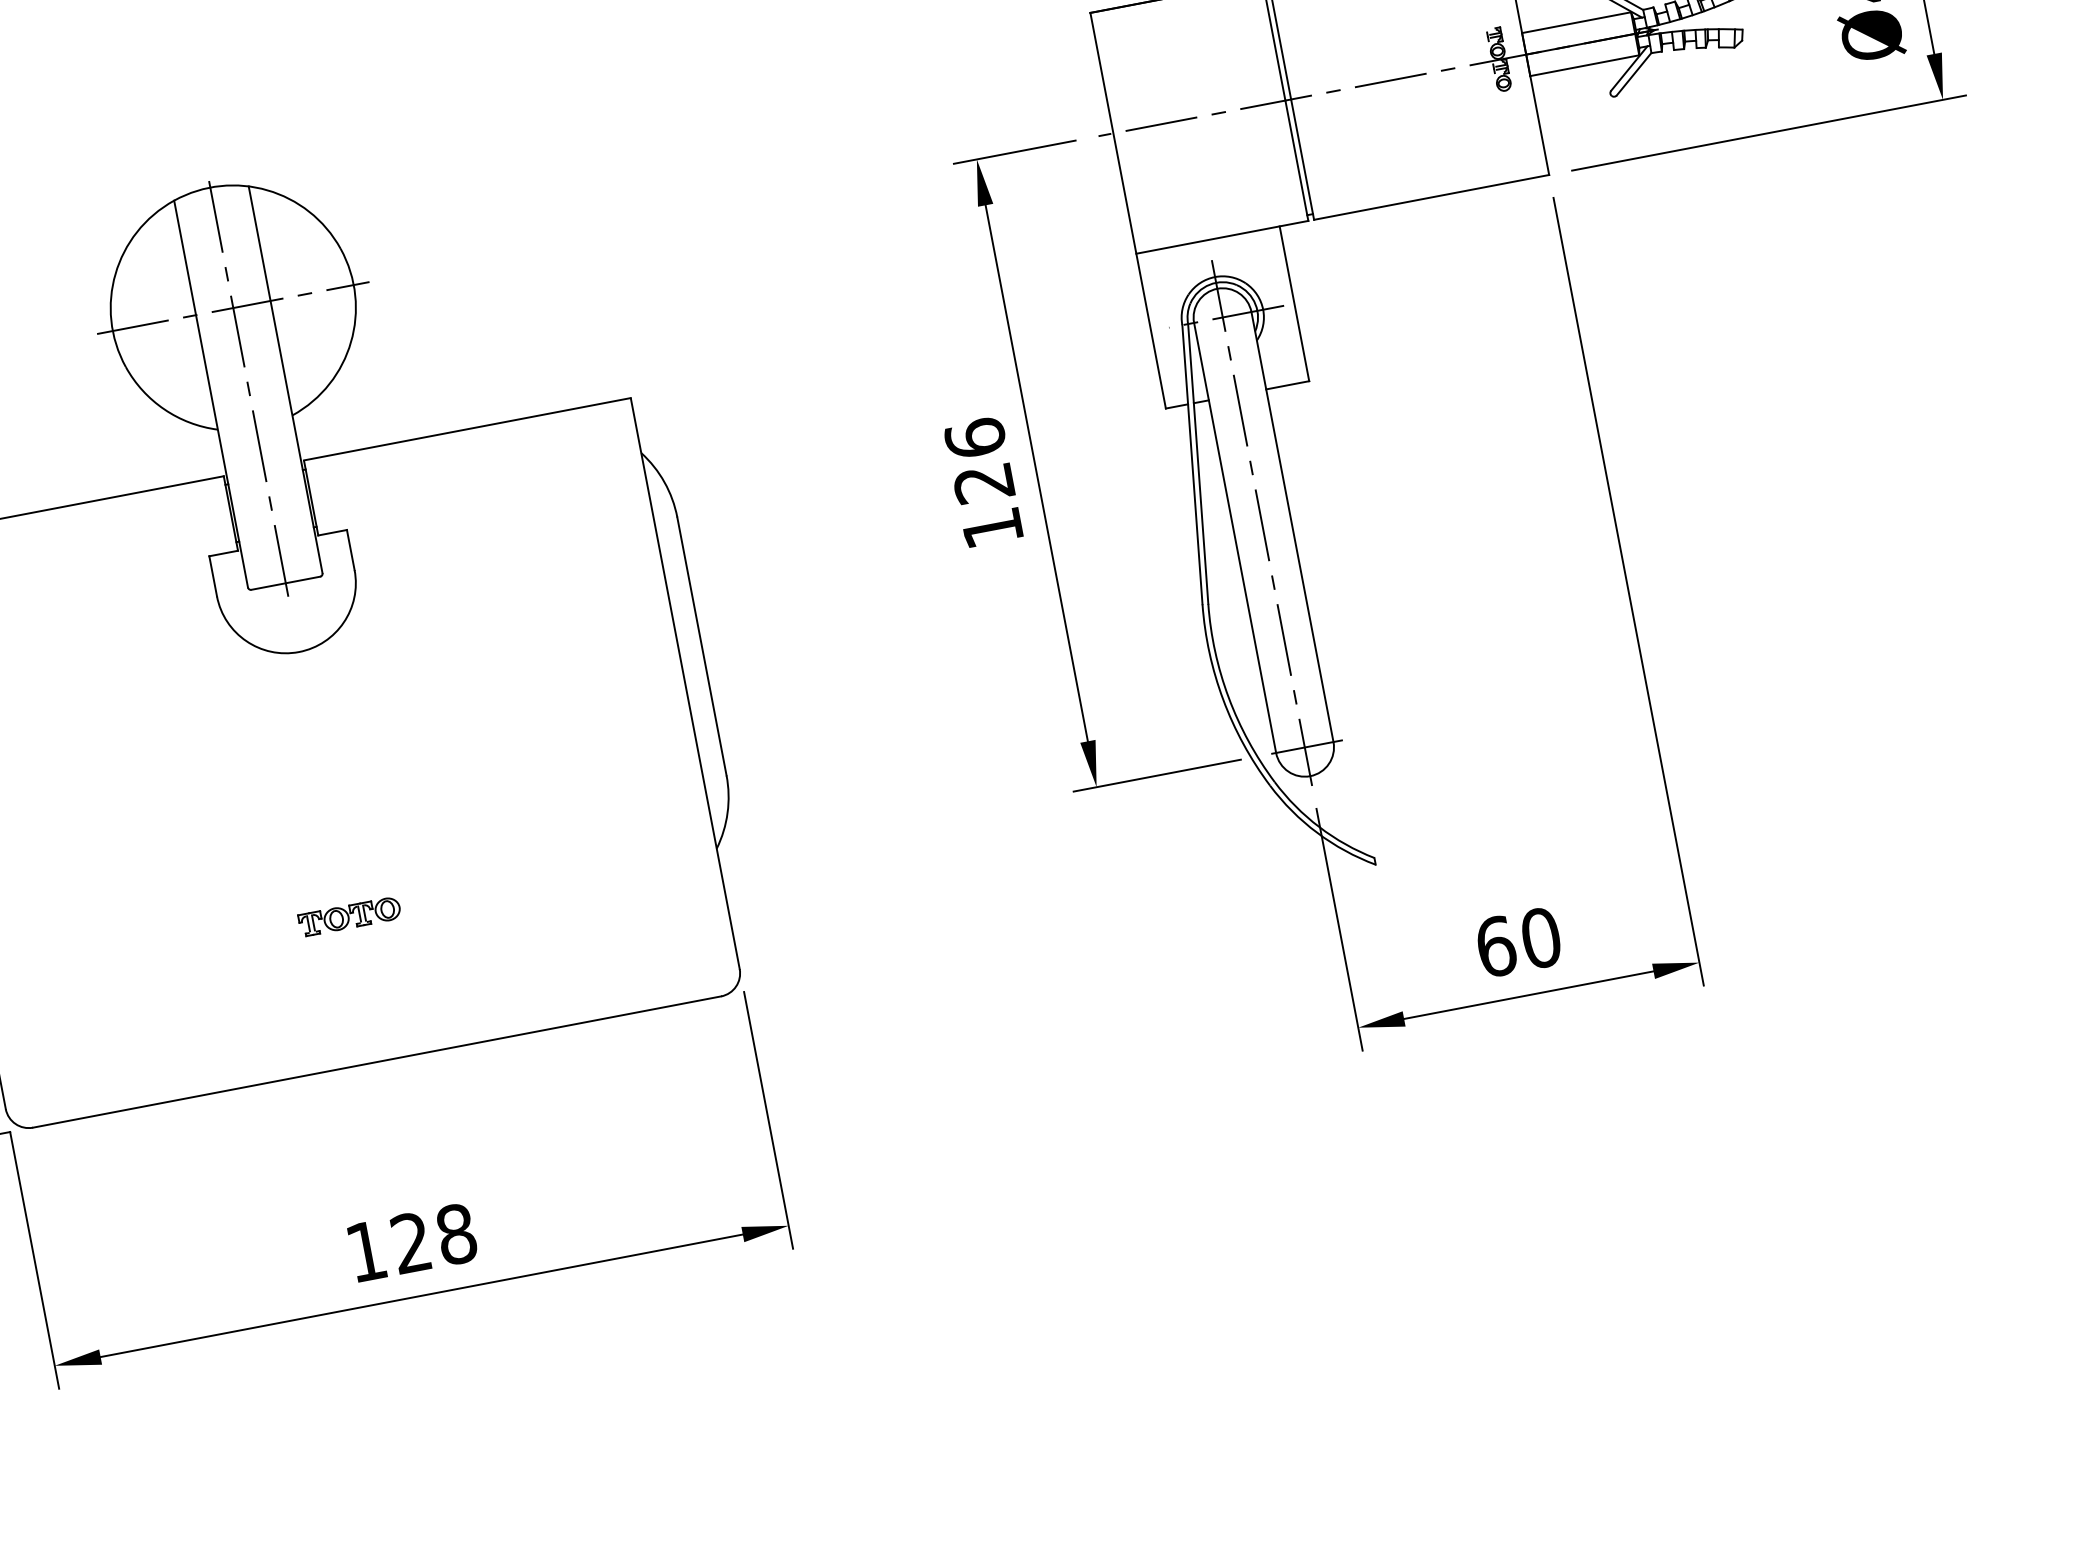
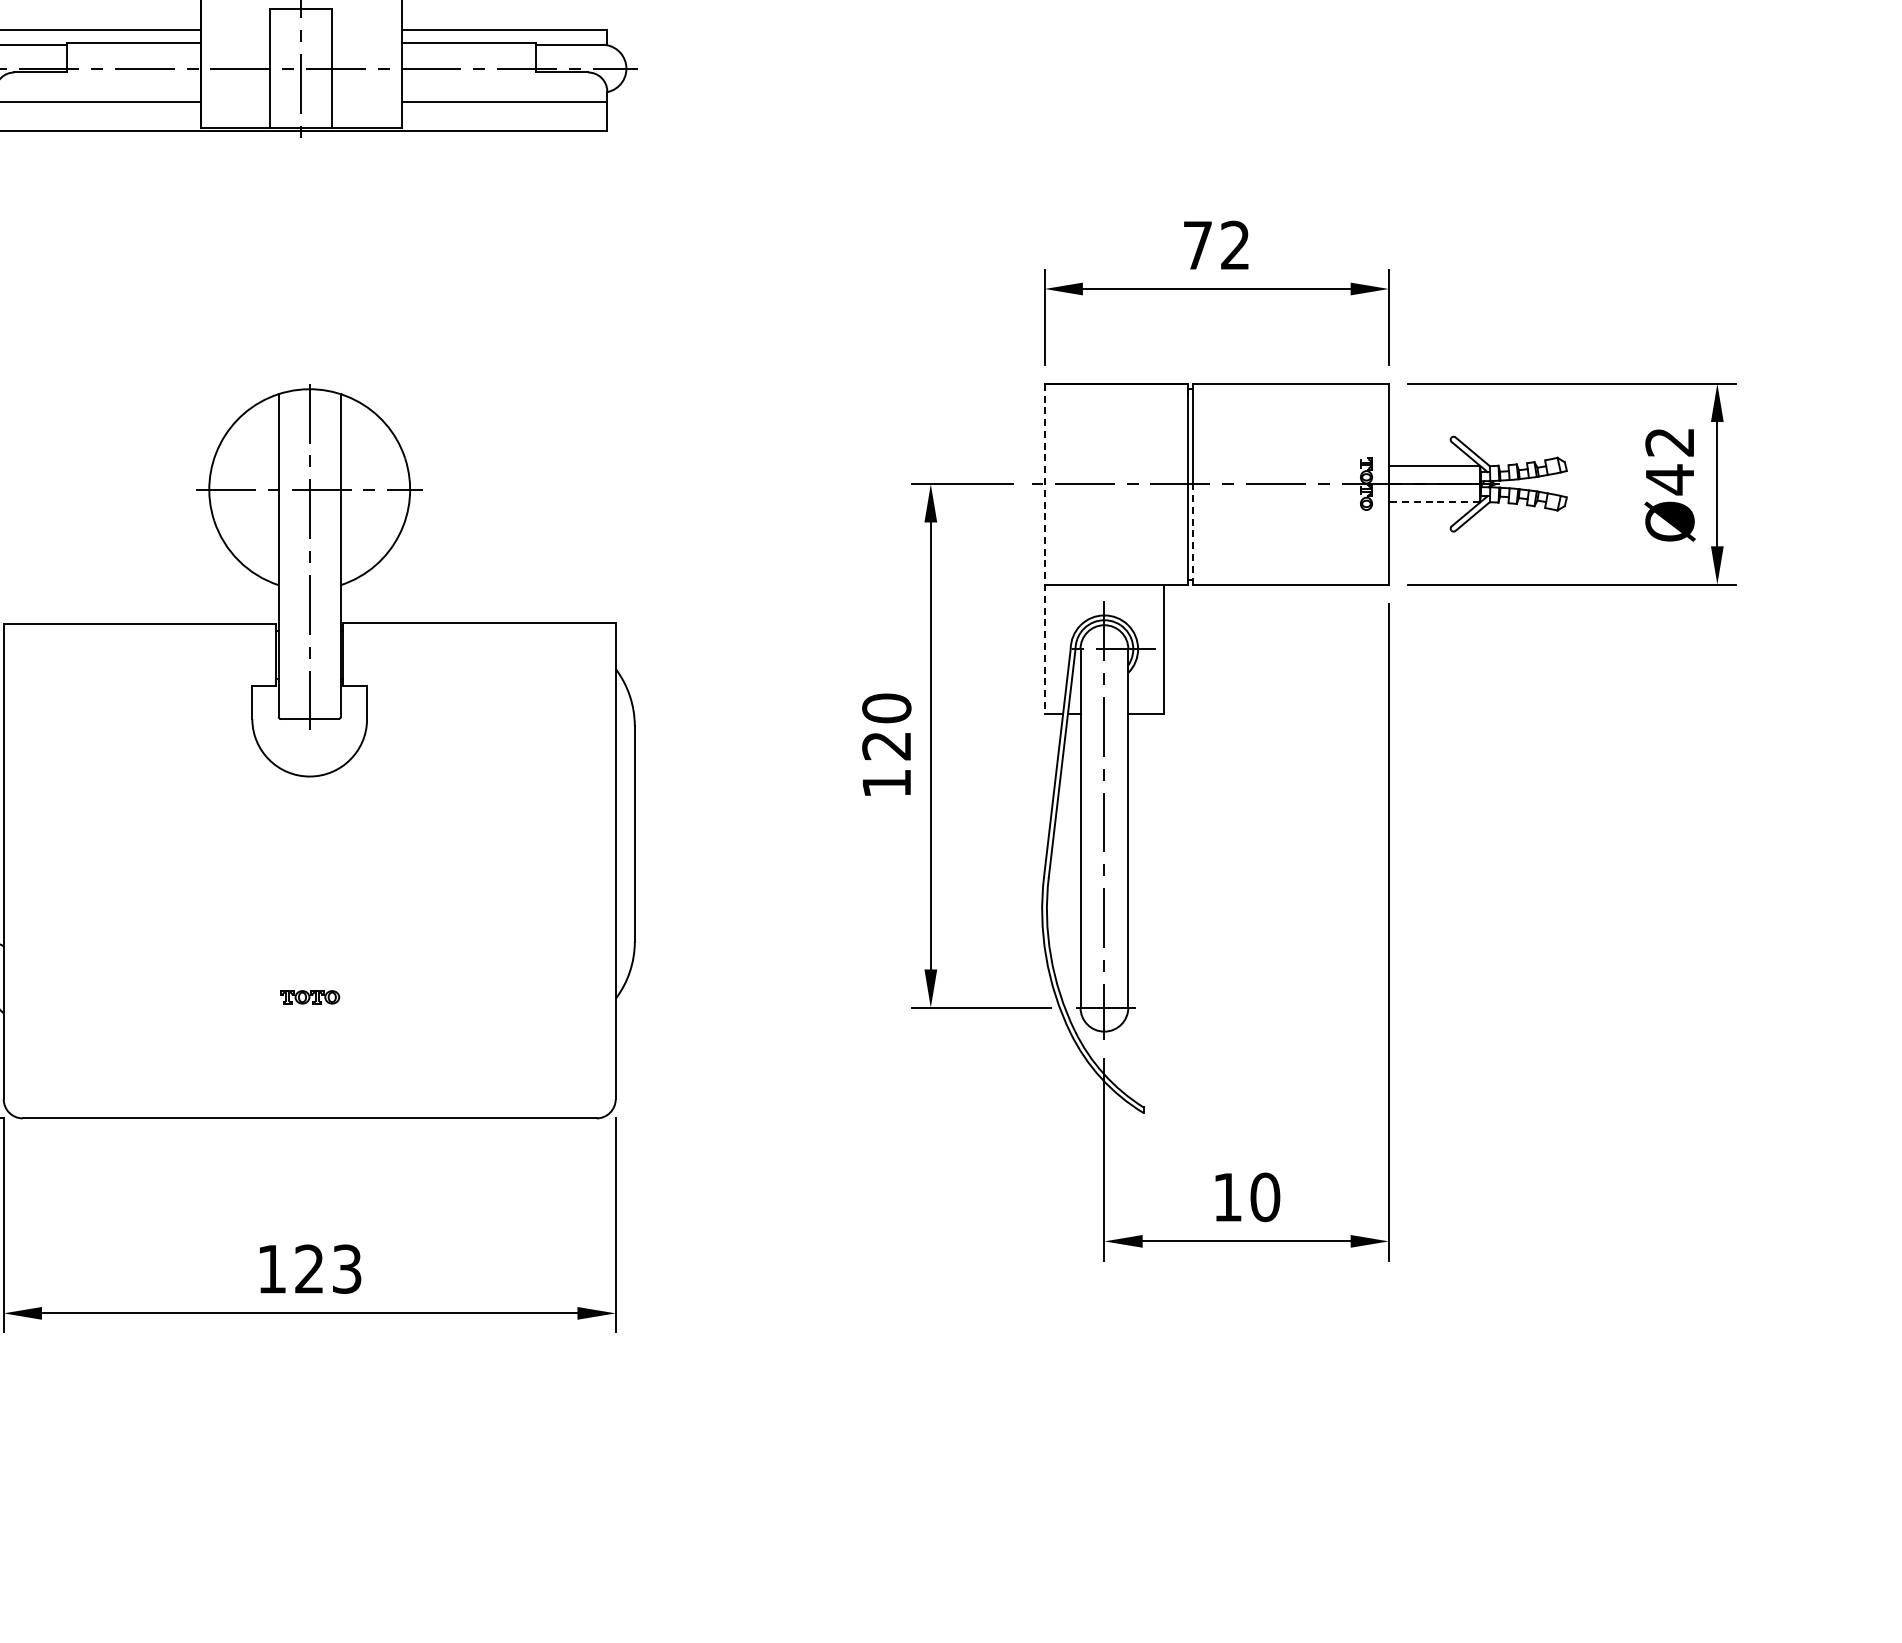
line: (1583, 66) -> (1433, 502), solid -> dashed
line: (1301, 158) -> (1192, 533), solid -> dashed
line: (1127, 210) -> (1044, 548), solid -> dashed
text: (975, 438) -> (886, 708), 126 -> 120
part: (350, 916) -> (310, 997), size x0.7
text: (1495, 946) -> (1227, 1197), 60 -> 10
text: (455, 1233) -> (346, 1268), 128 -> 123

